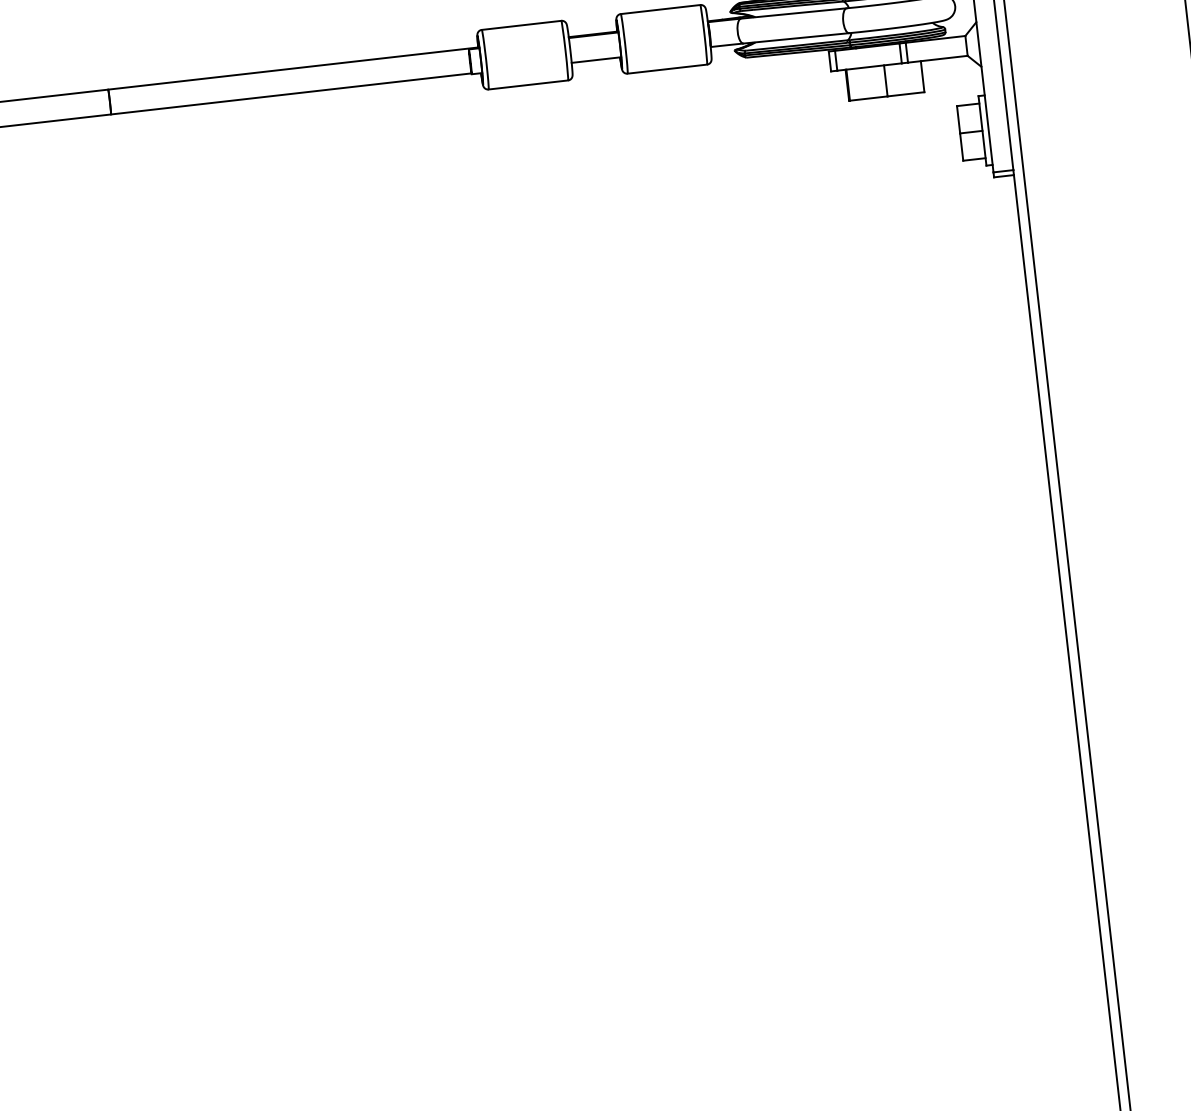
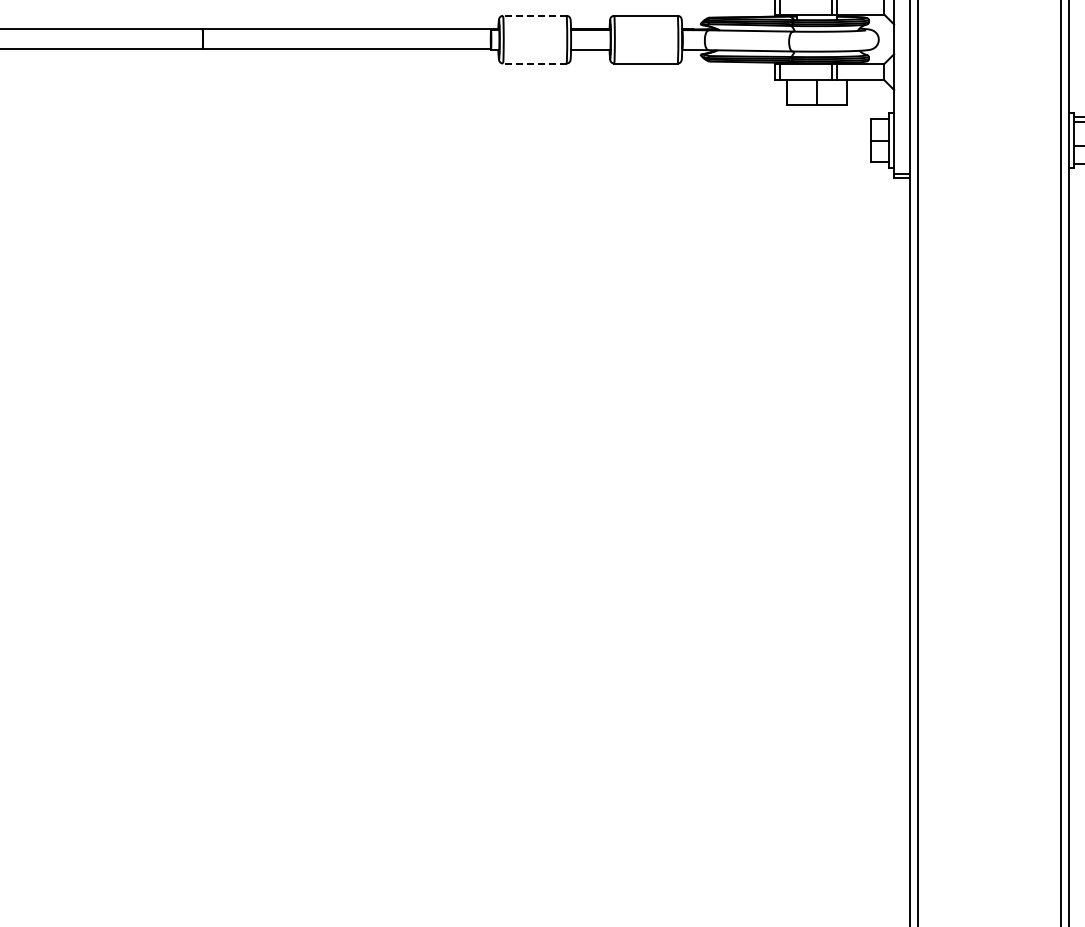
line: (521, 24) -> (534, 15), solid -> dashed
line: (527, 84) -> (534, 63), solid -> dashed

